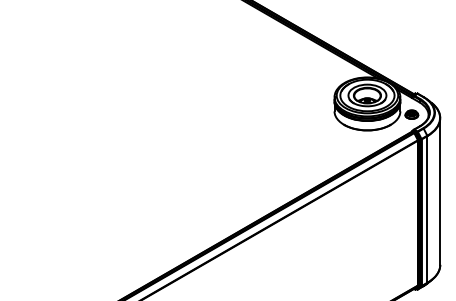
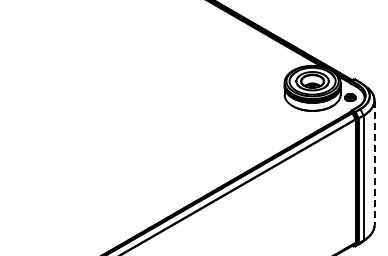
line: (440, 192) -> (374, 163), solid -> dashed

